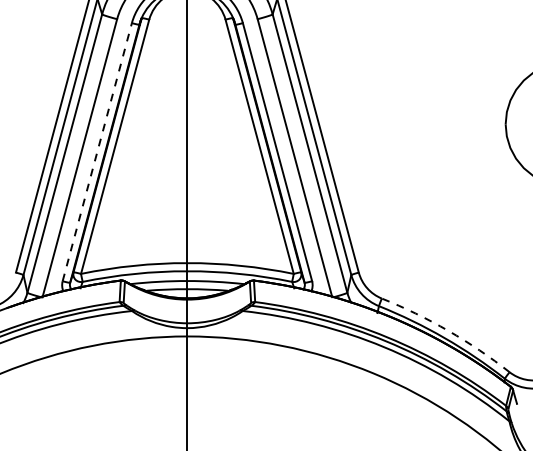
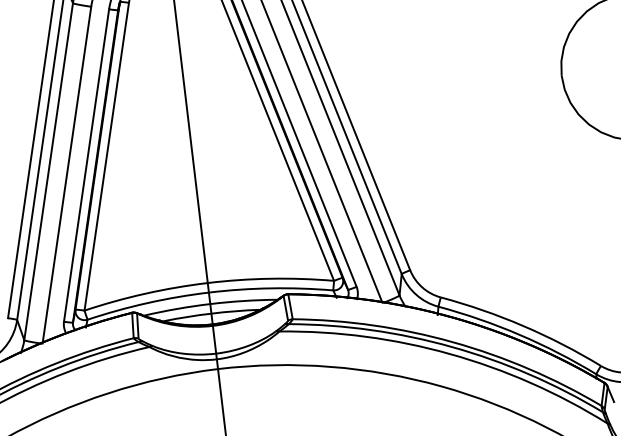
line: (97, 152) -> (86, 165), dashed -> solid
arc: (448, 330) -> (523, 325), dashed -> solid

